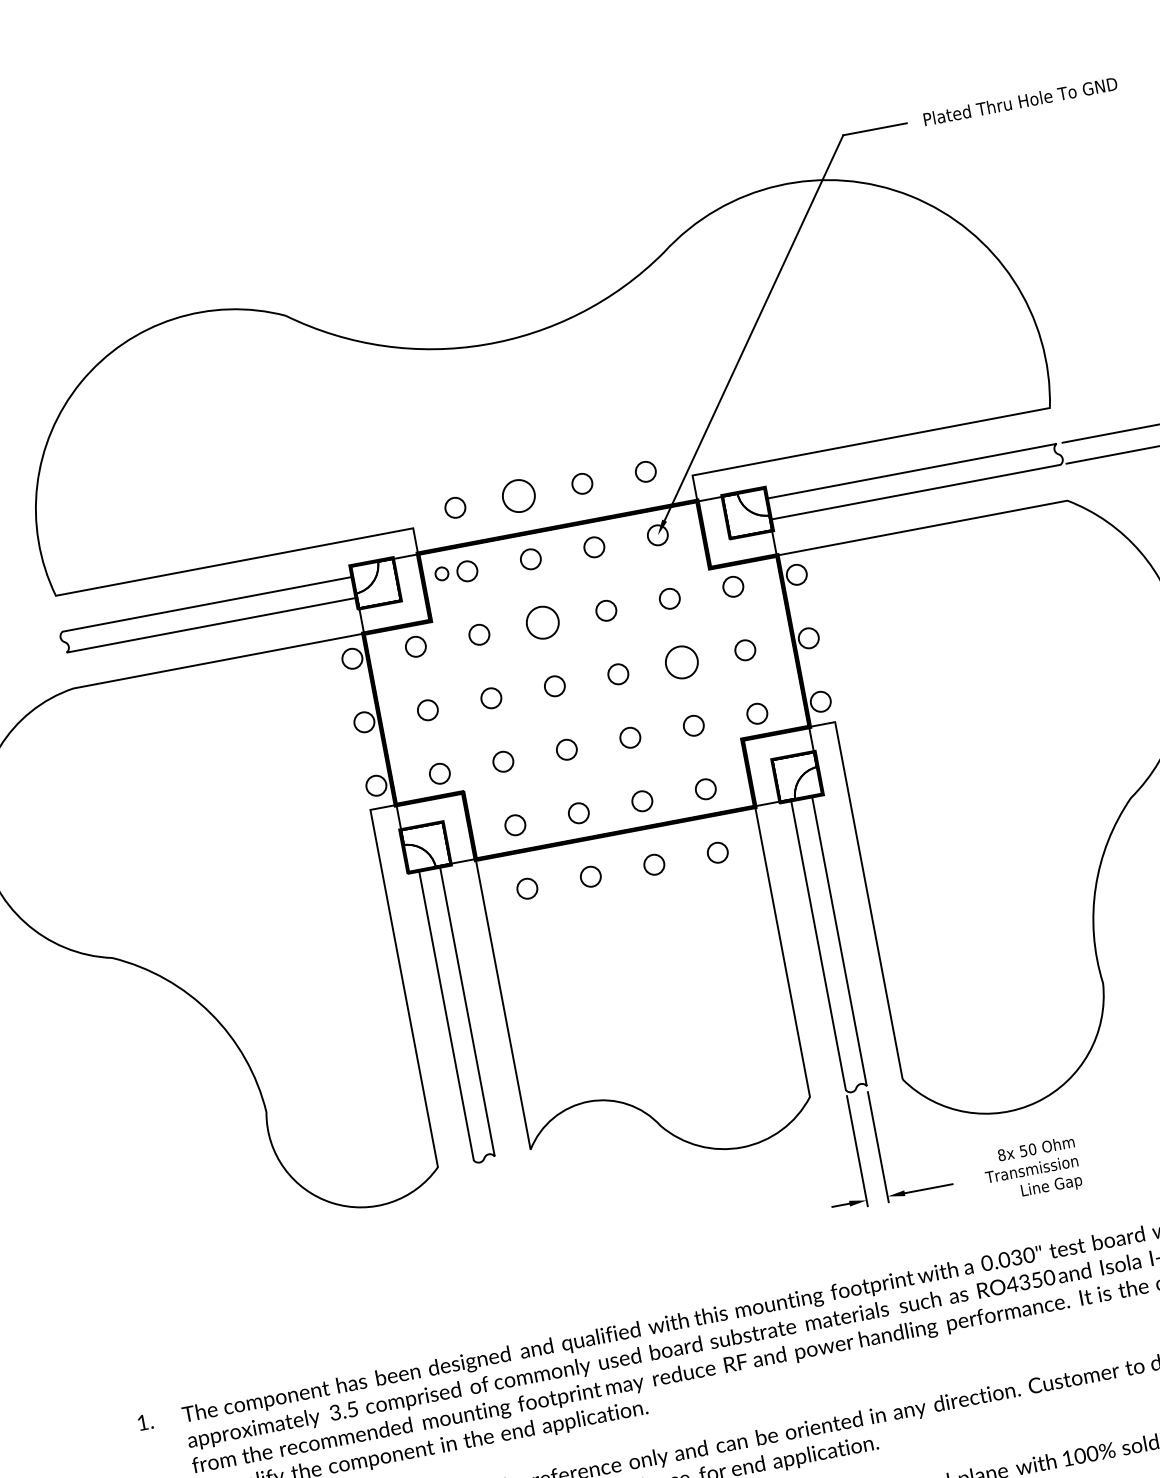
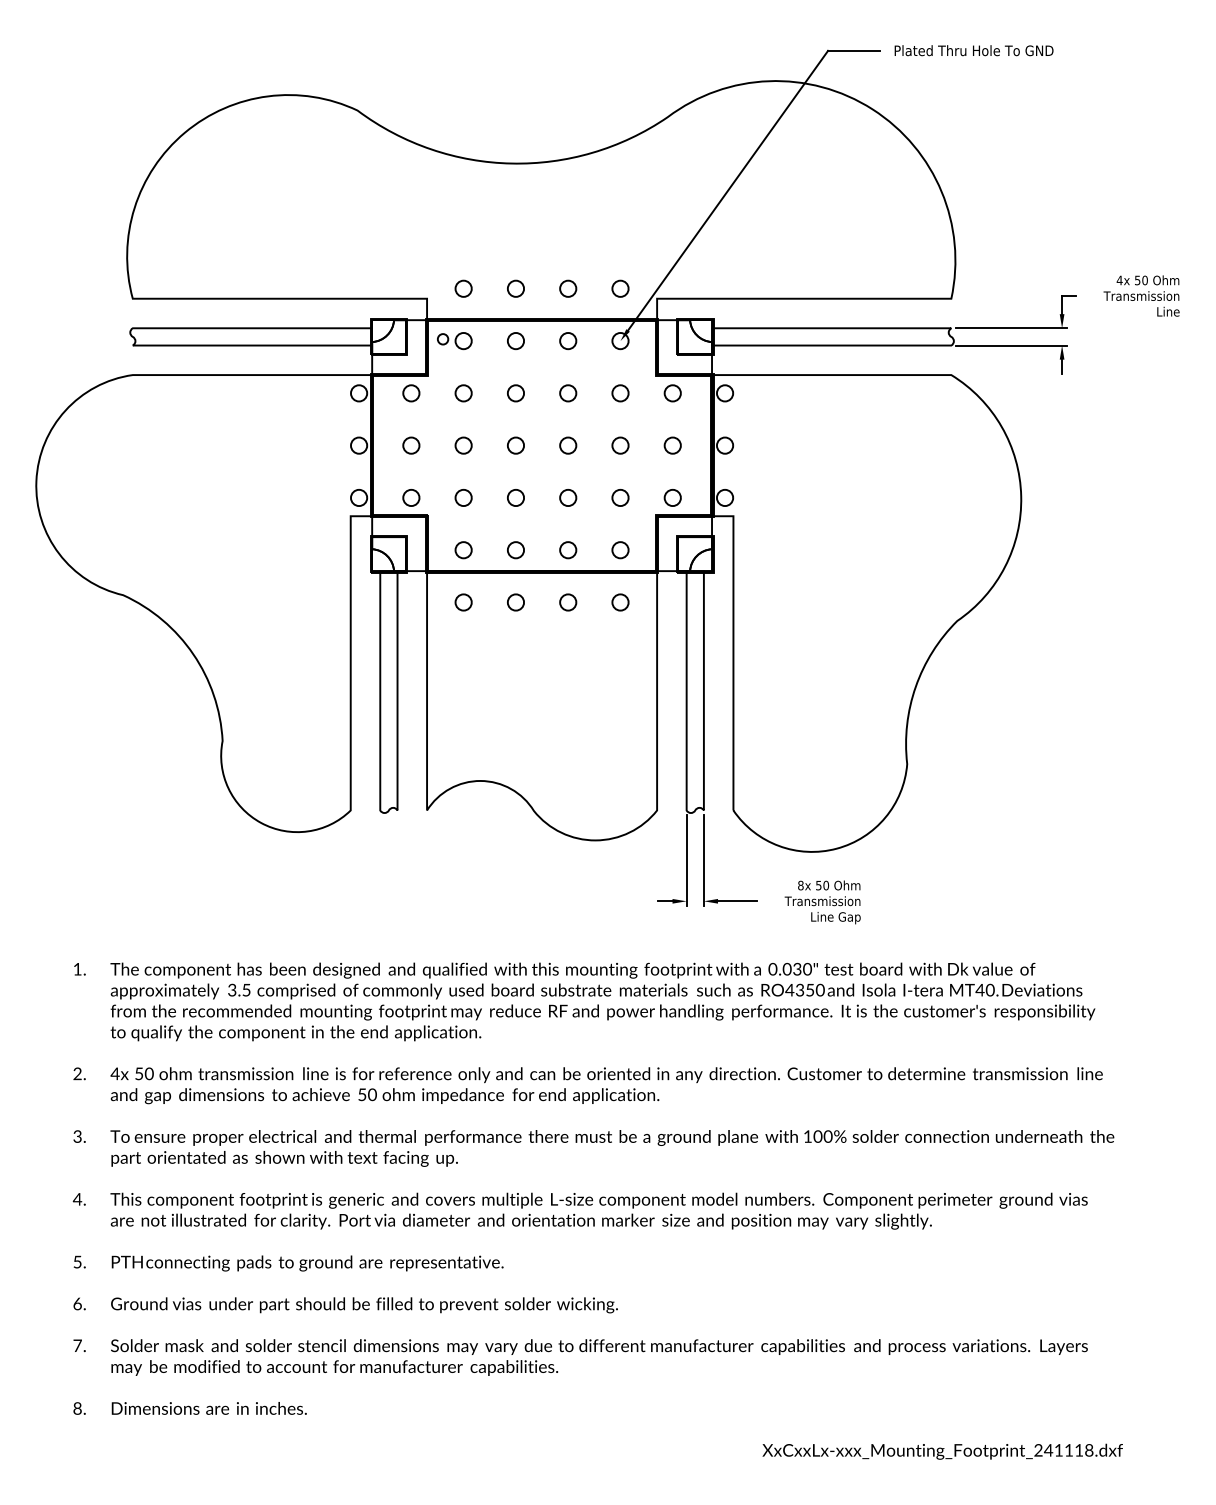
circle: (518, 495) -> (515, 288), size x0.62
circle: (542, 623) -> (515, 393), size x0.62
circle: (681, 662) -> (620, 445), size x0.62

